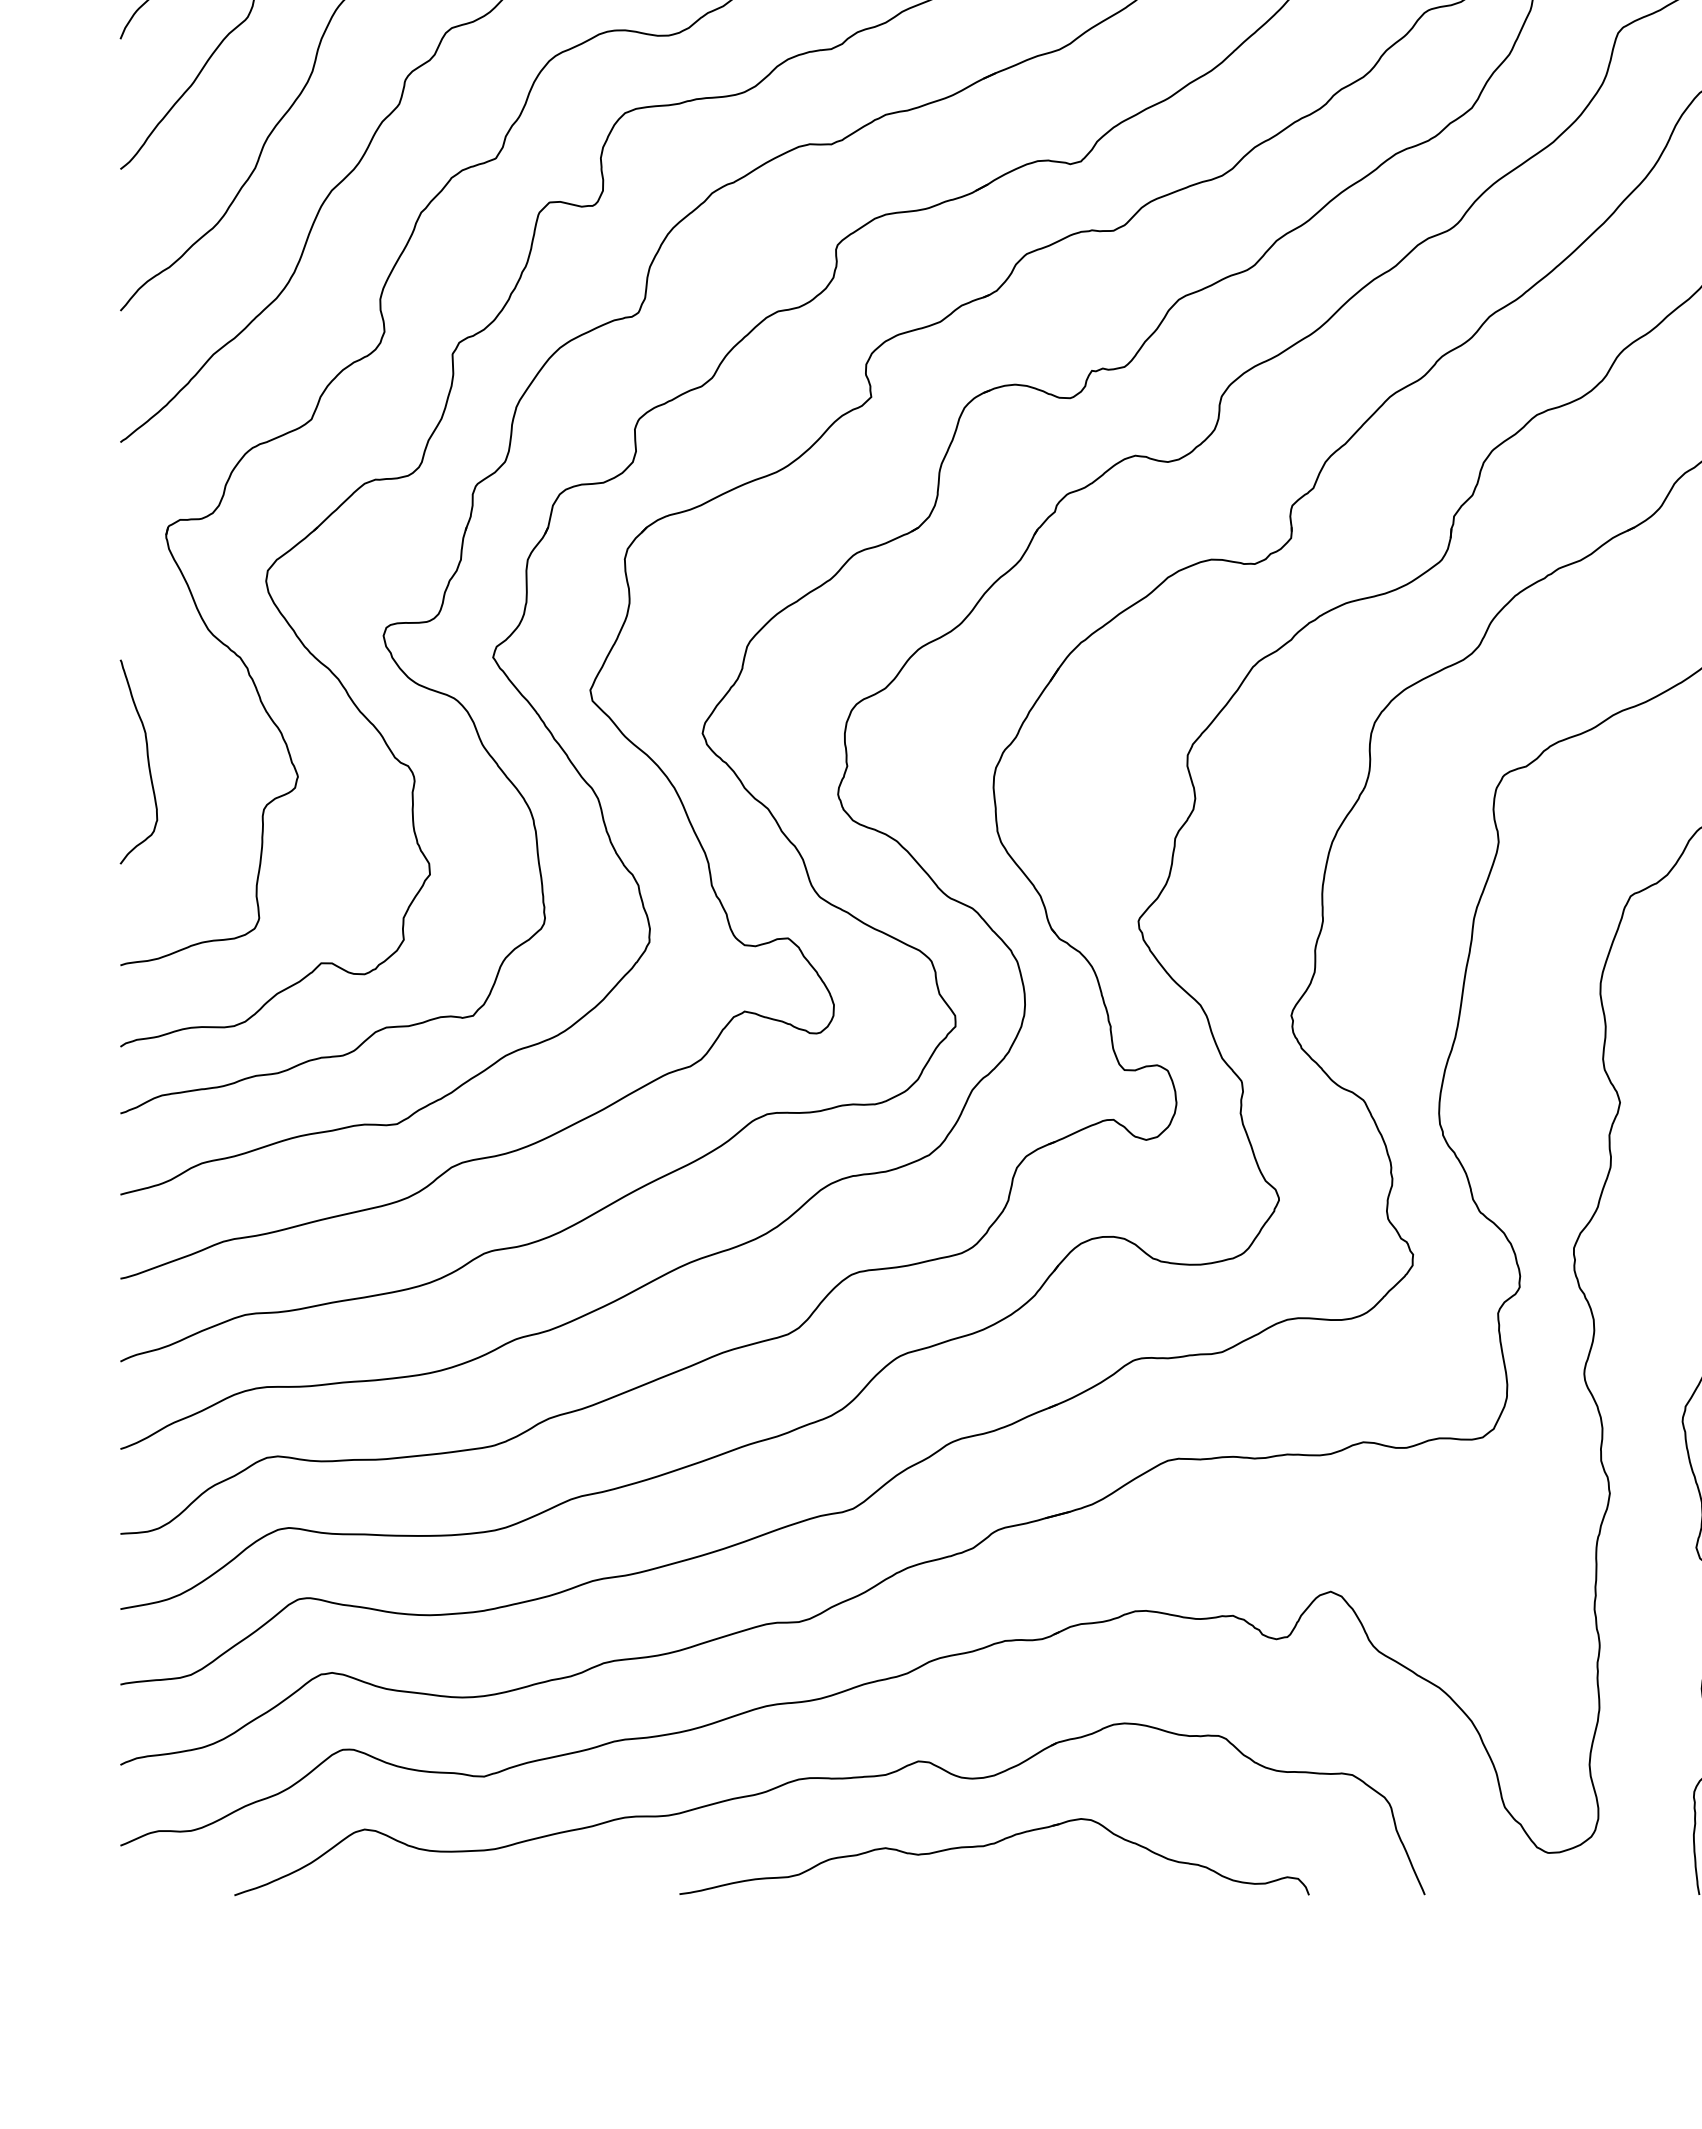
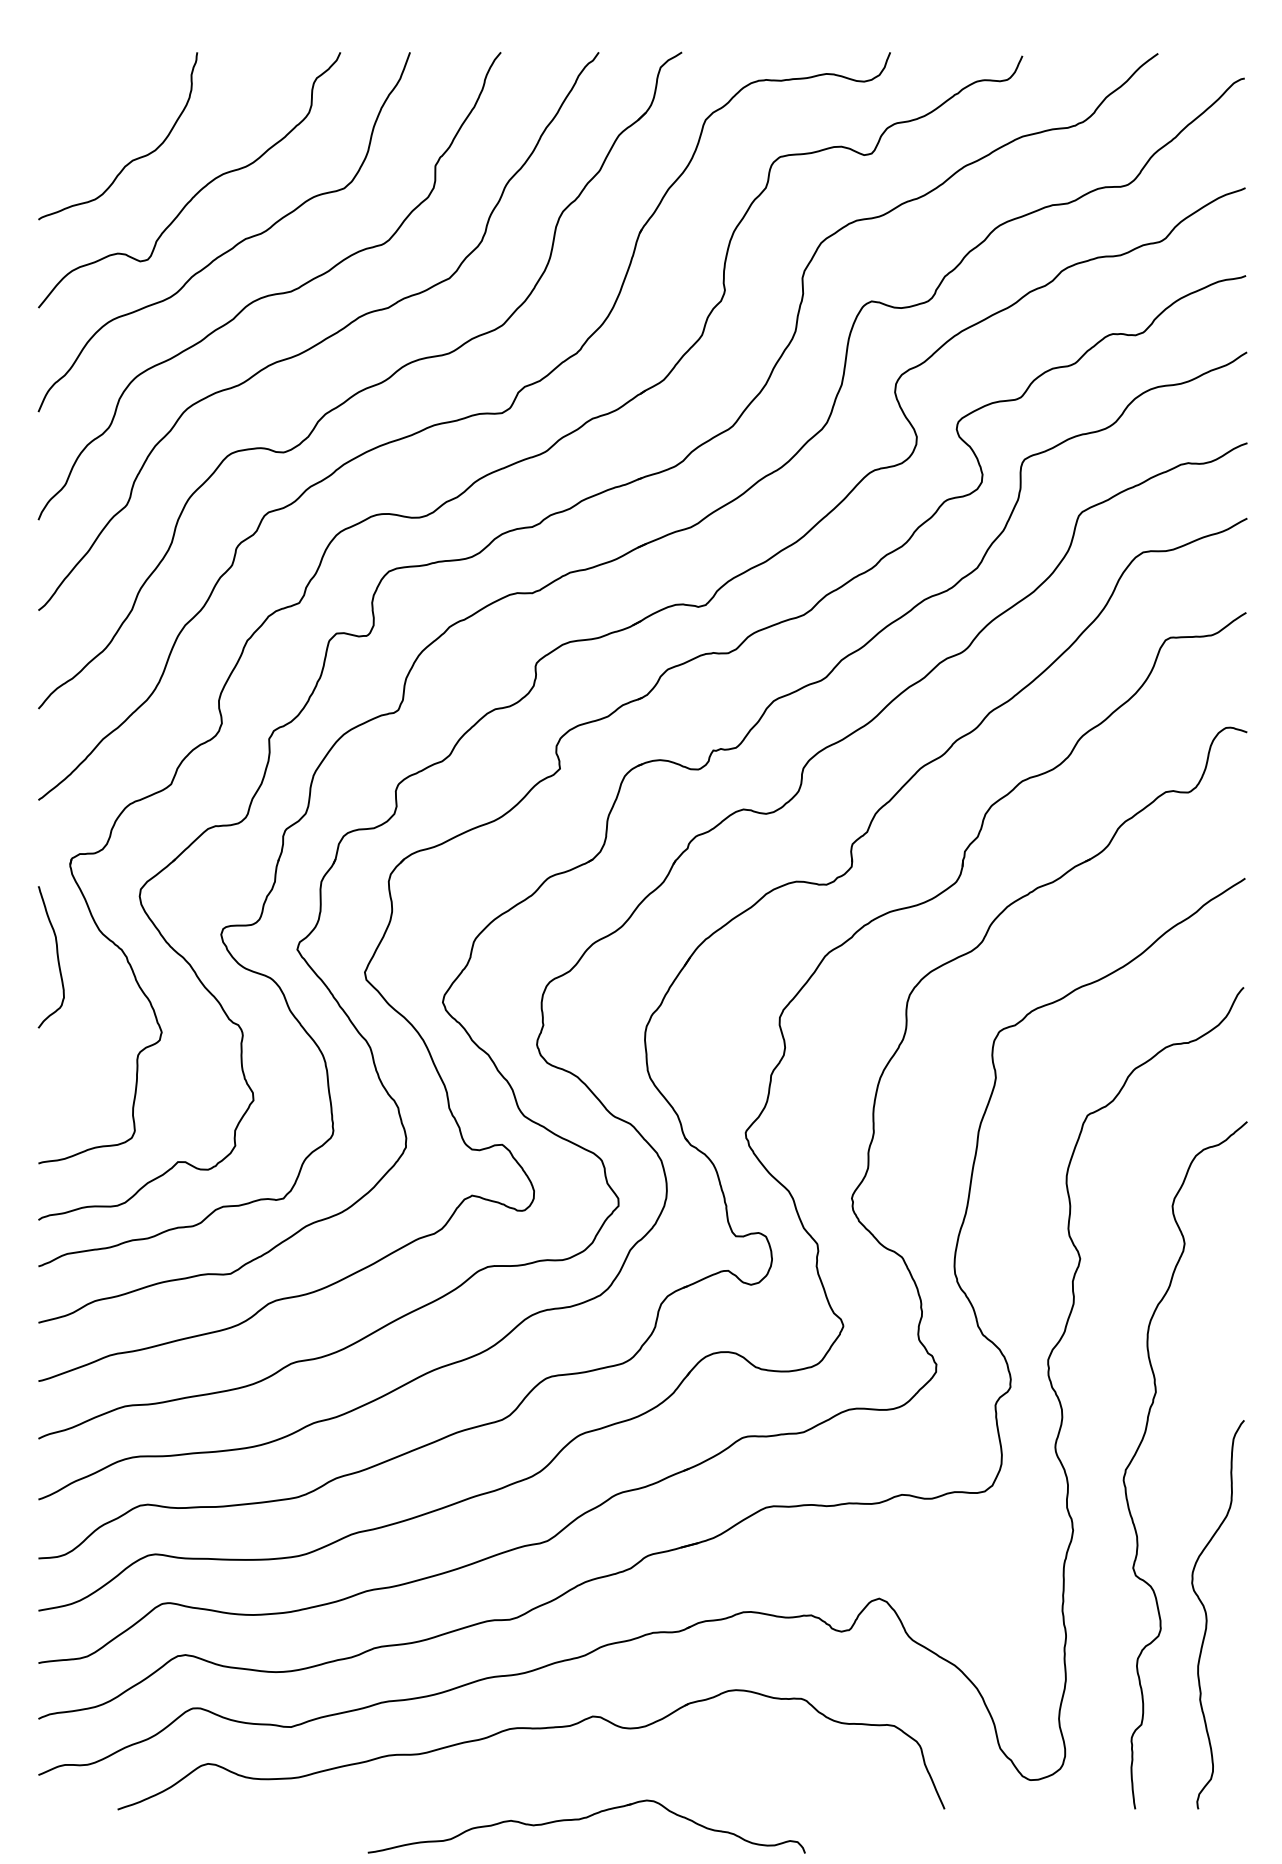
curve: (146, 759) -> (56, 955), moved
part: (989, 1846) -> (583, 1819), moved

